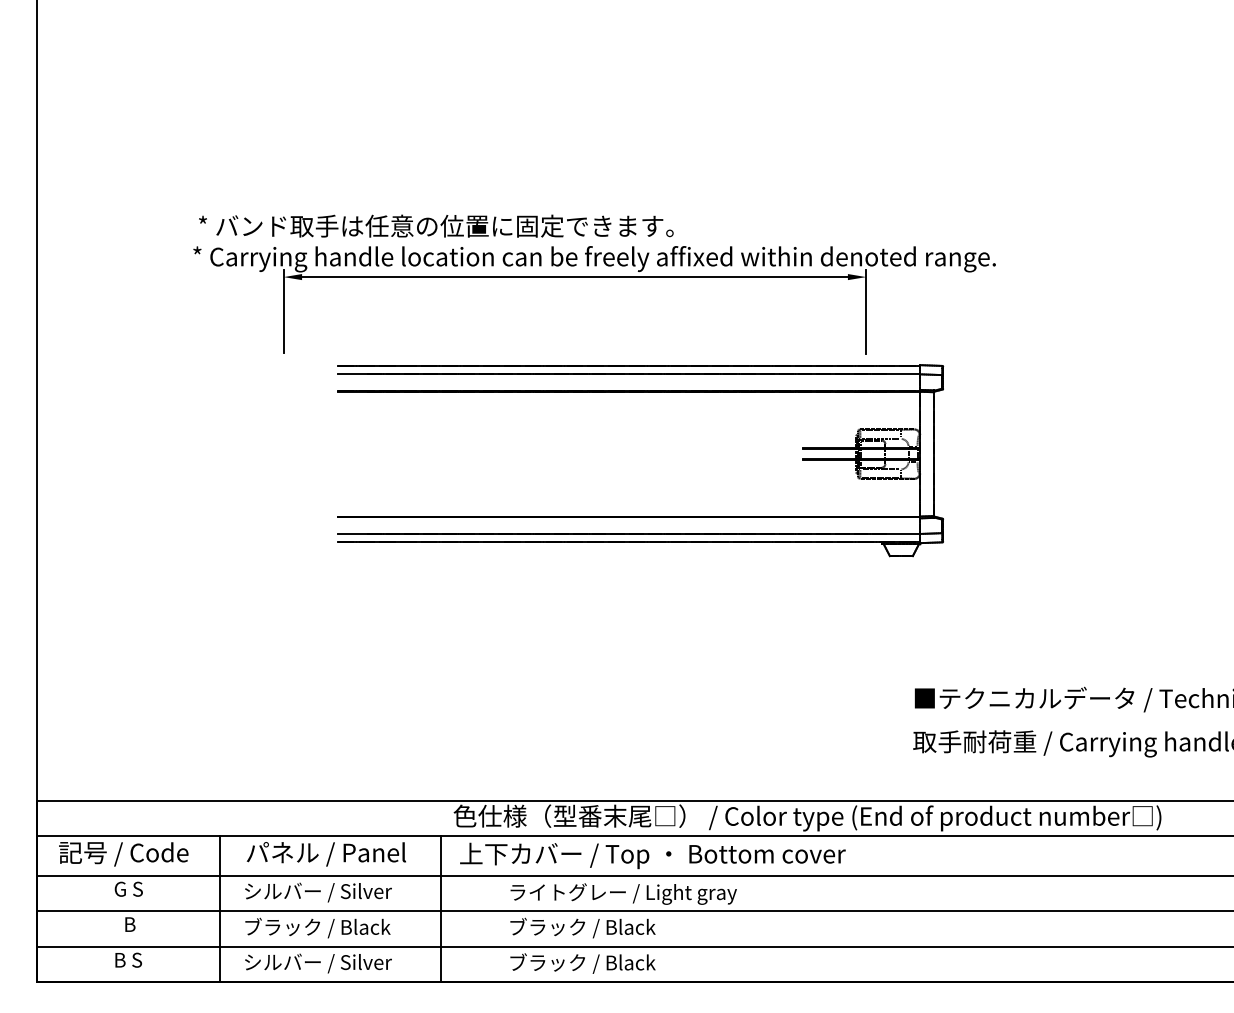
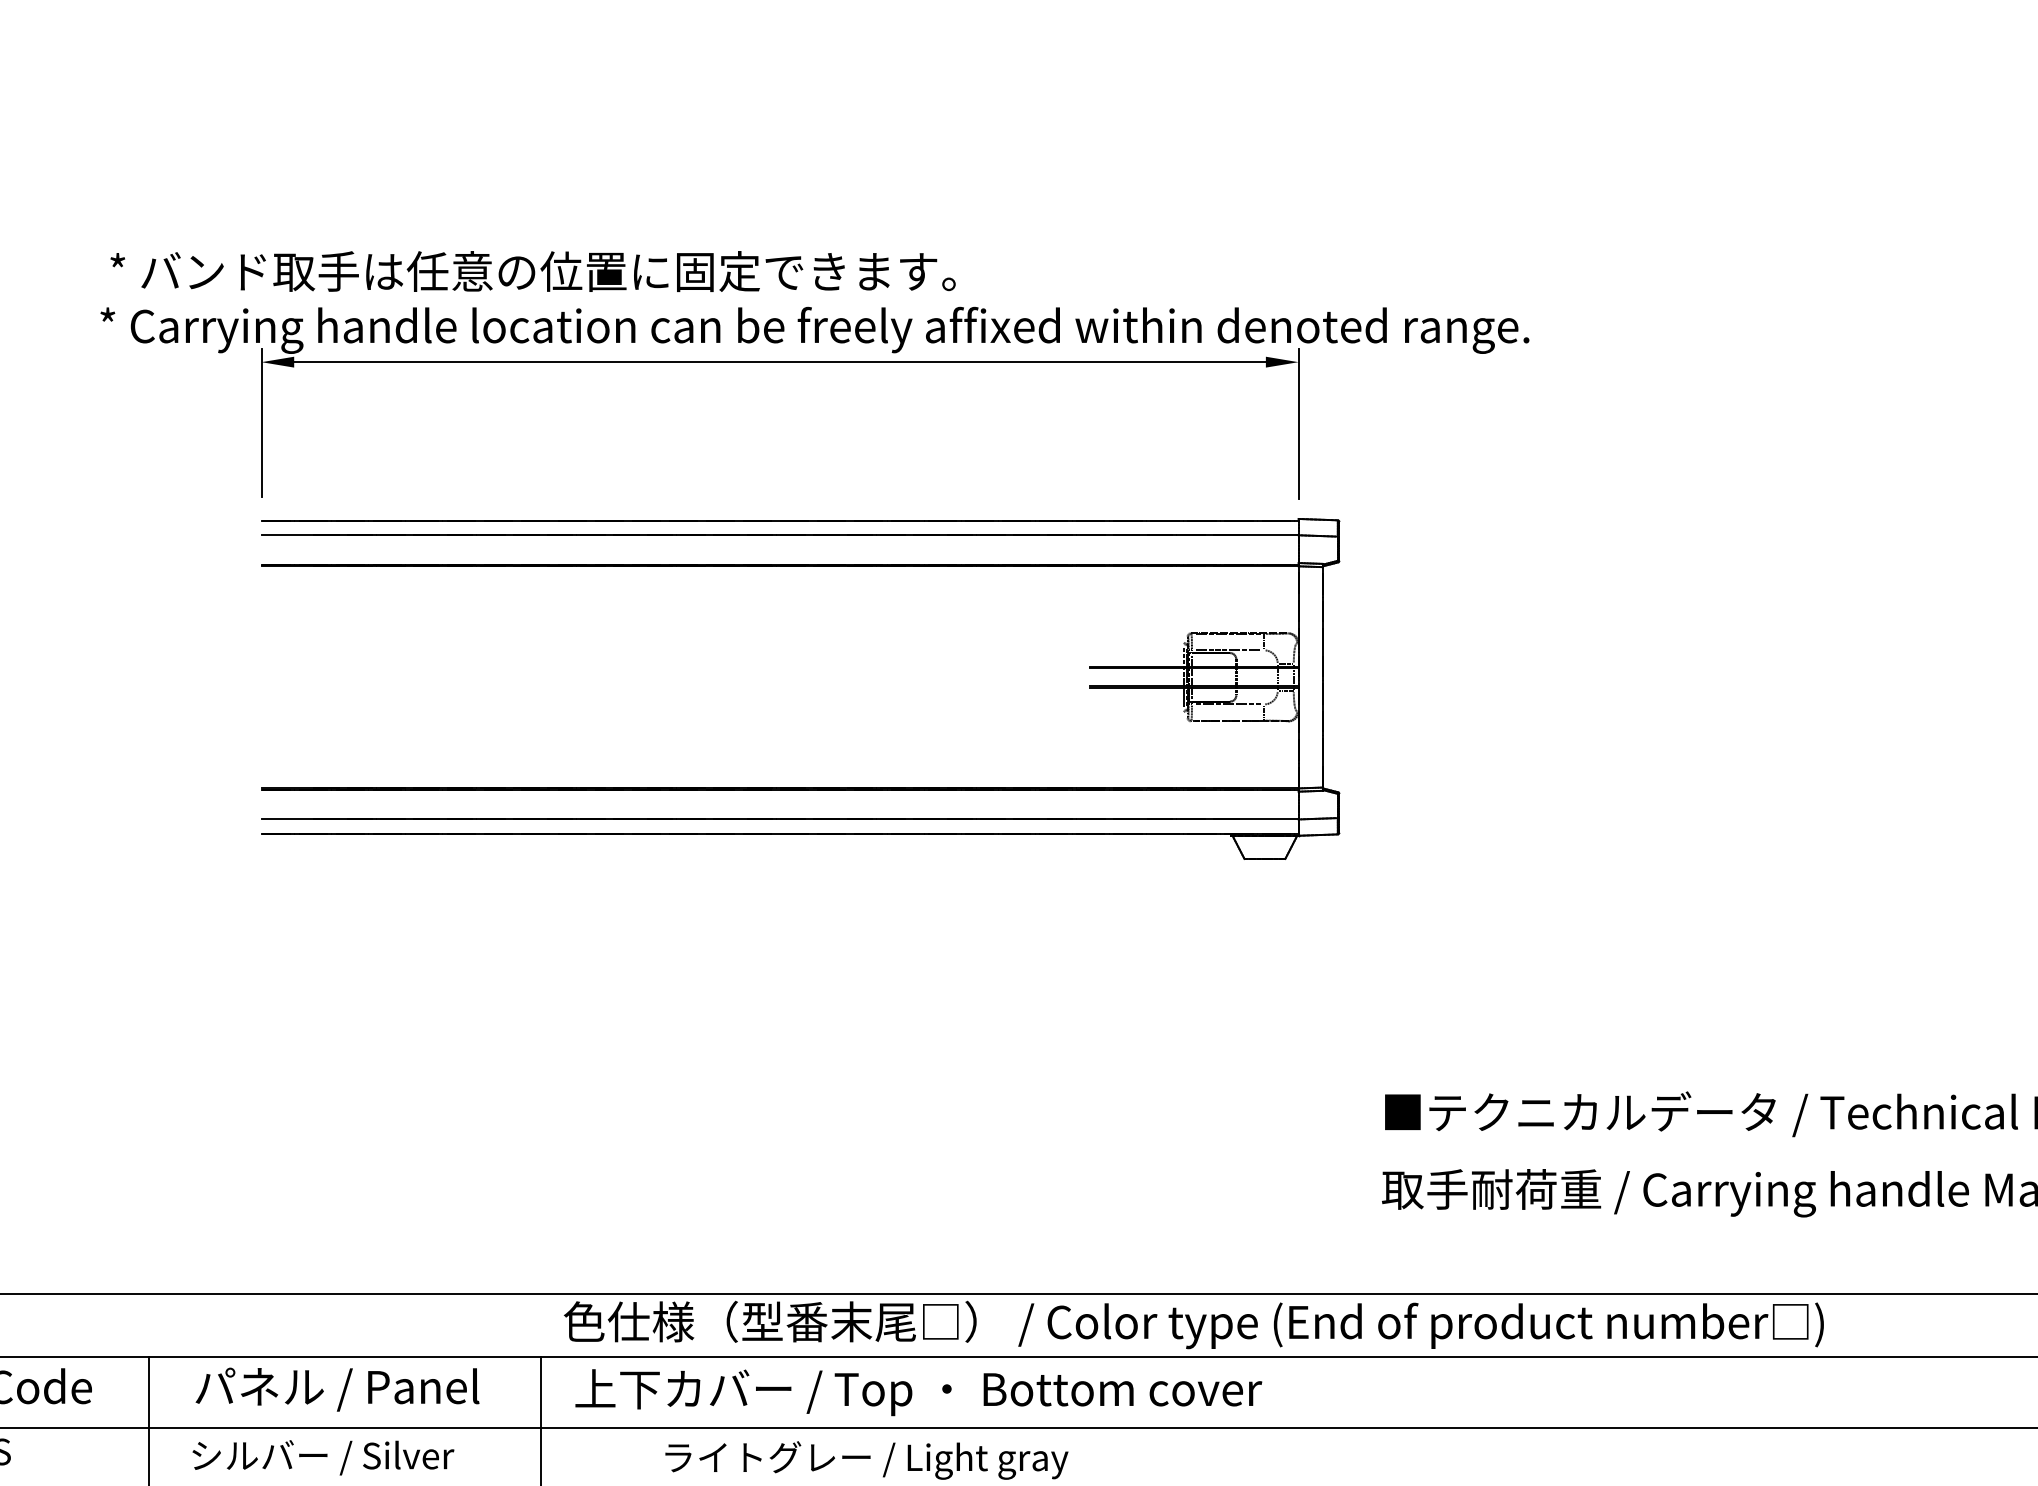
part: (640, 516) -> (800, 788), moved

